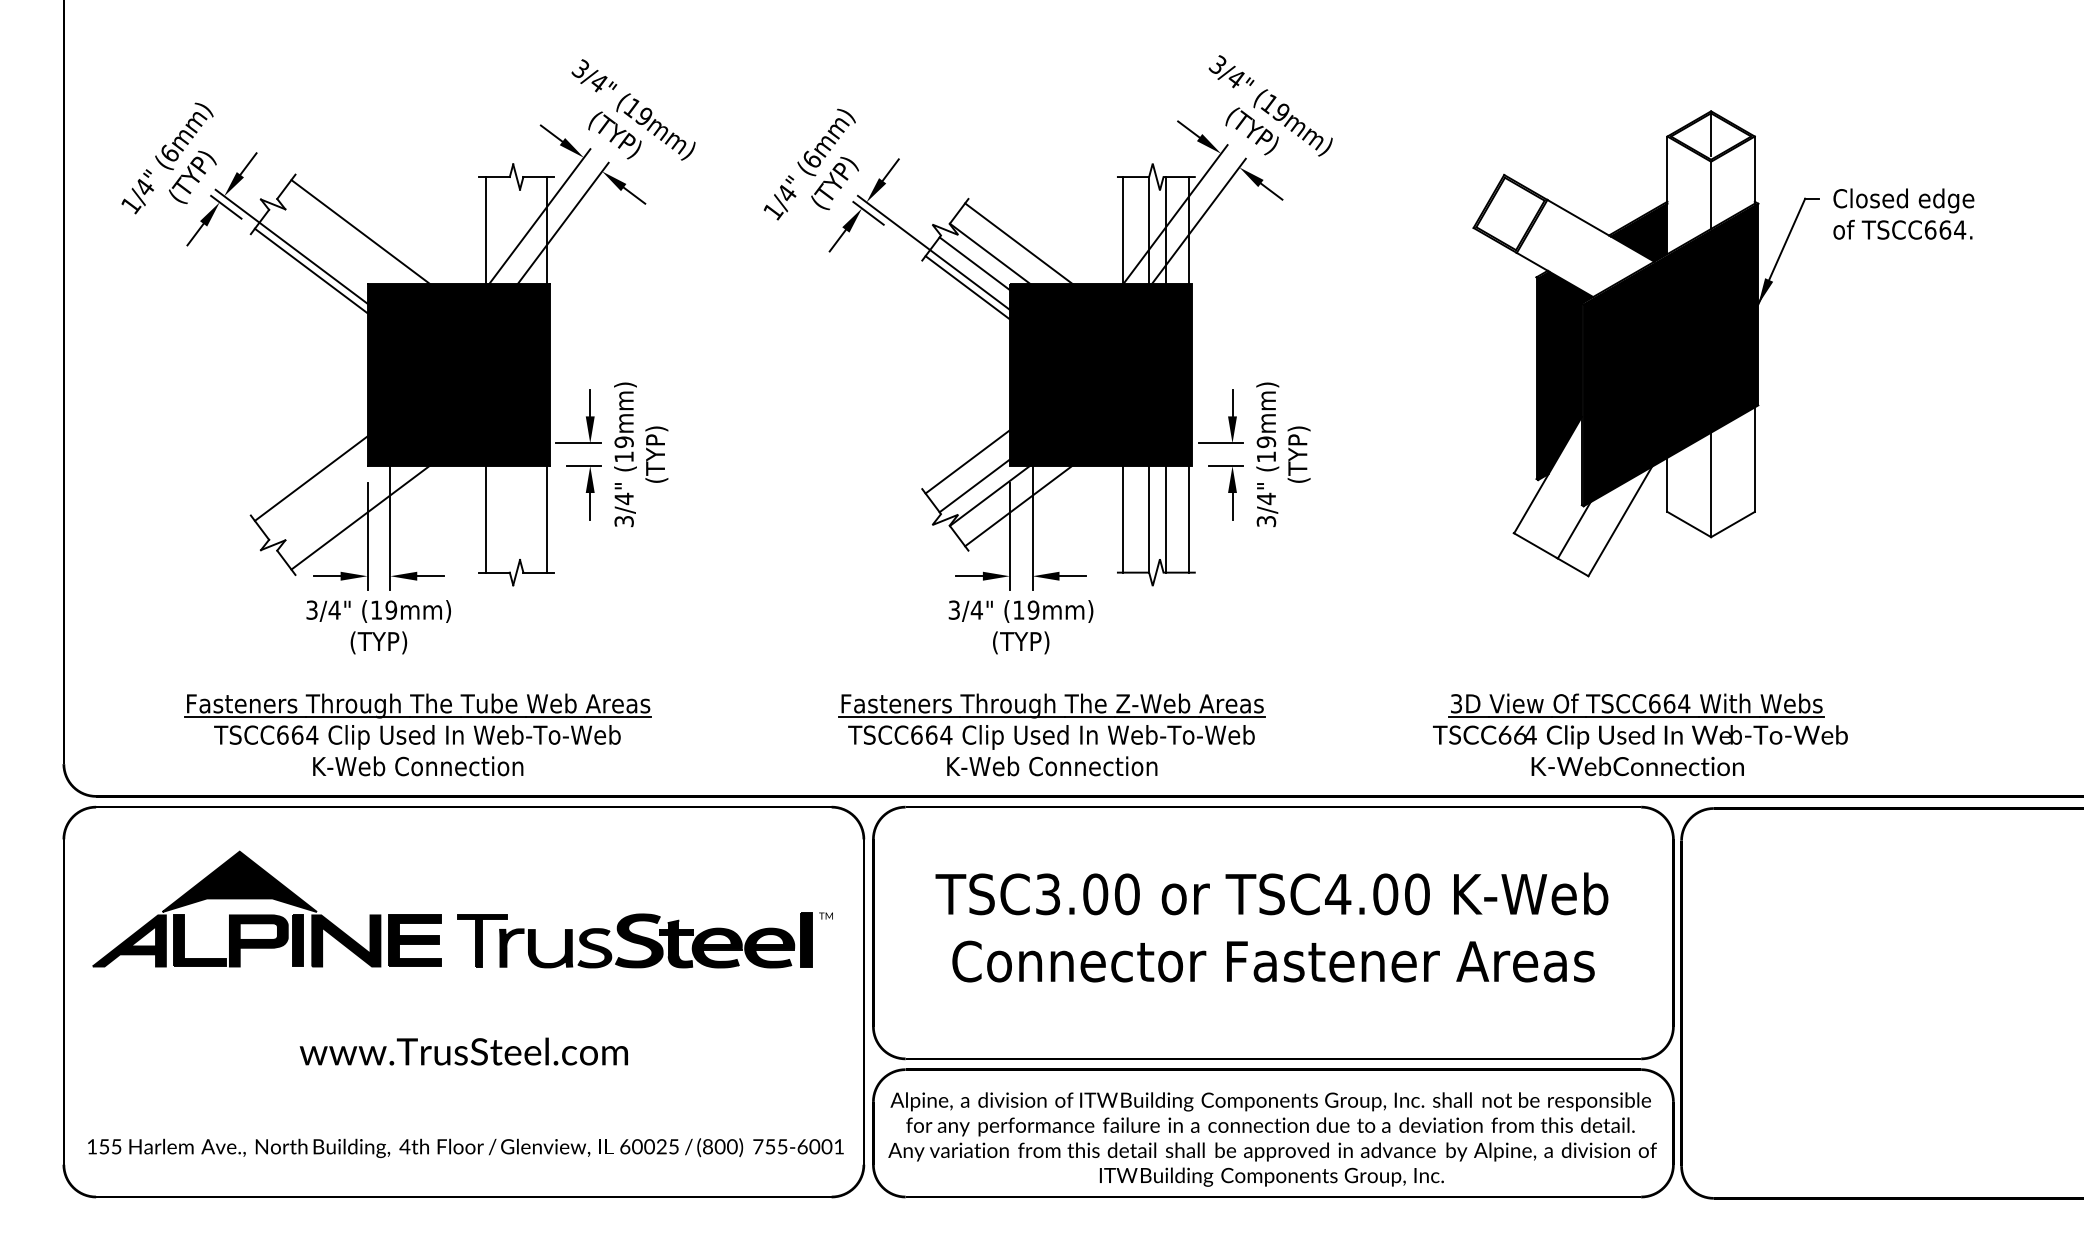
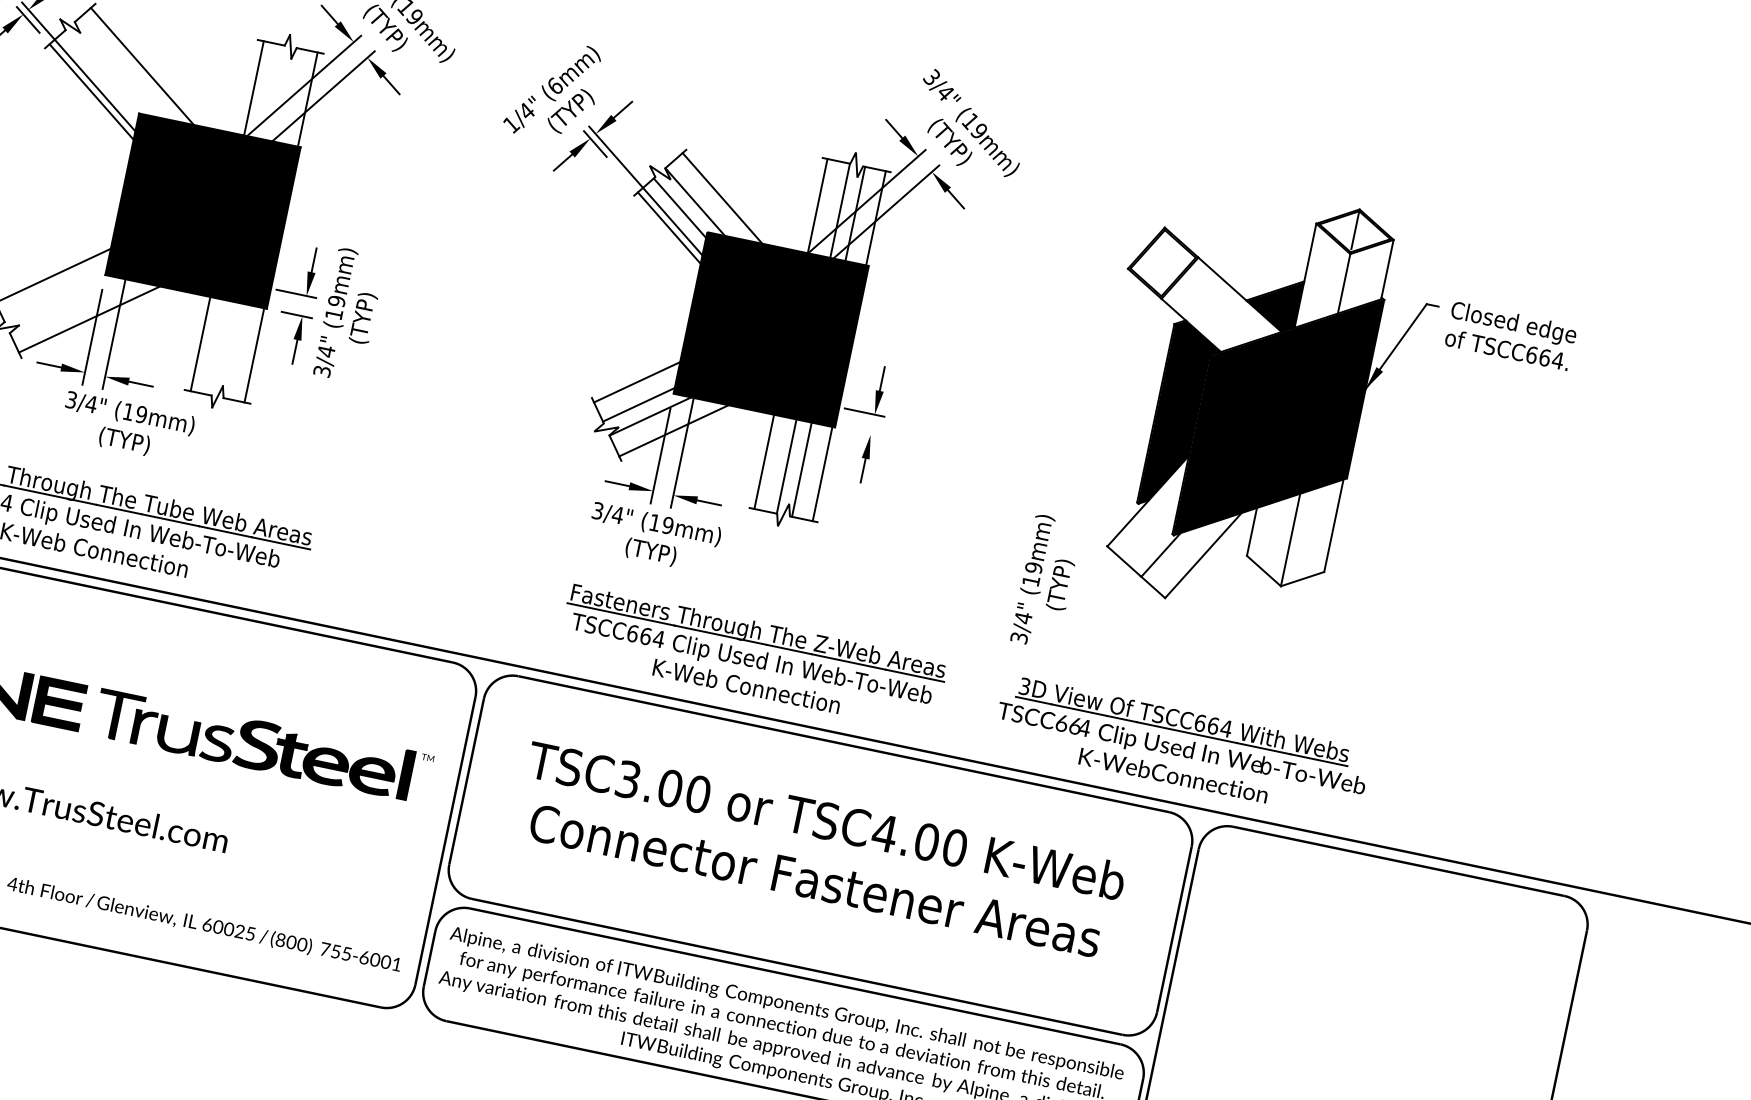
text: (1283, 454) -> (1046, 581), moved
line: (1226, 466) -> (865, 434), removed
text: (378, 627) -> (127, 427), moved
part: (1051, 734) -> (752, 657), moved

